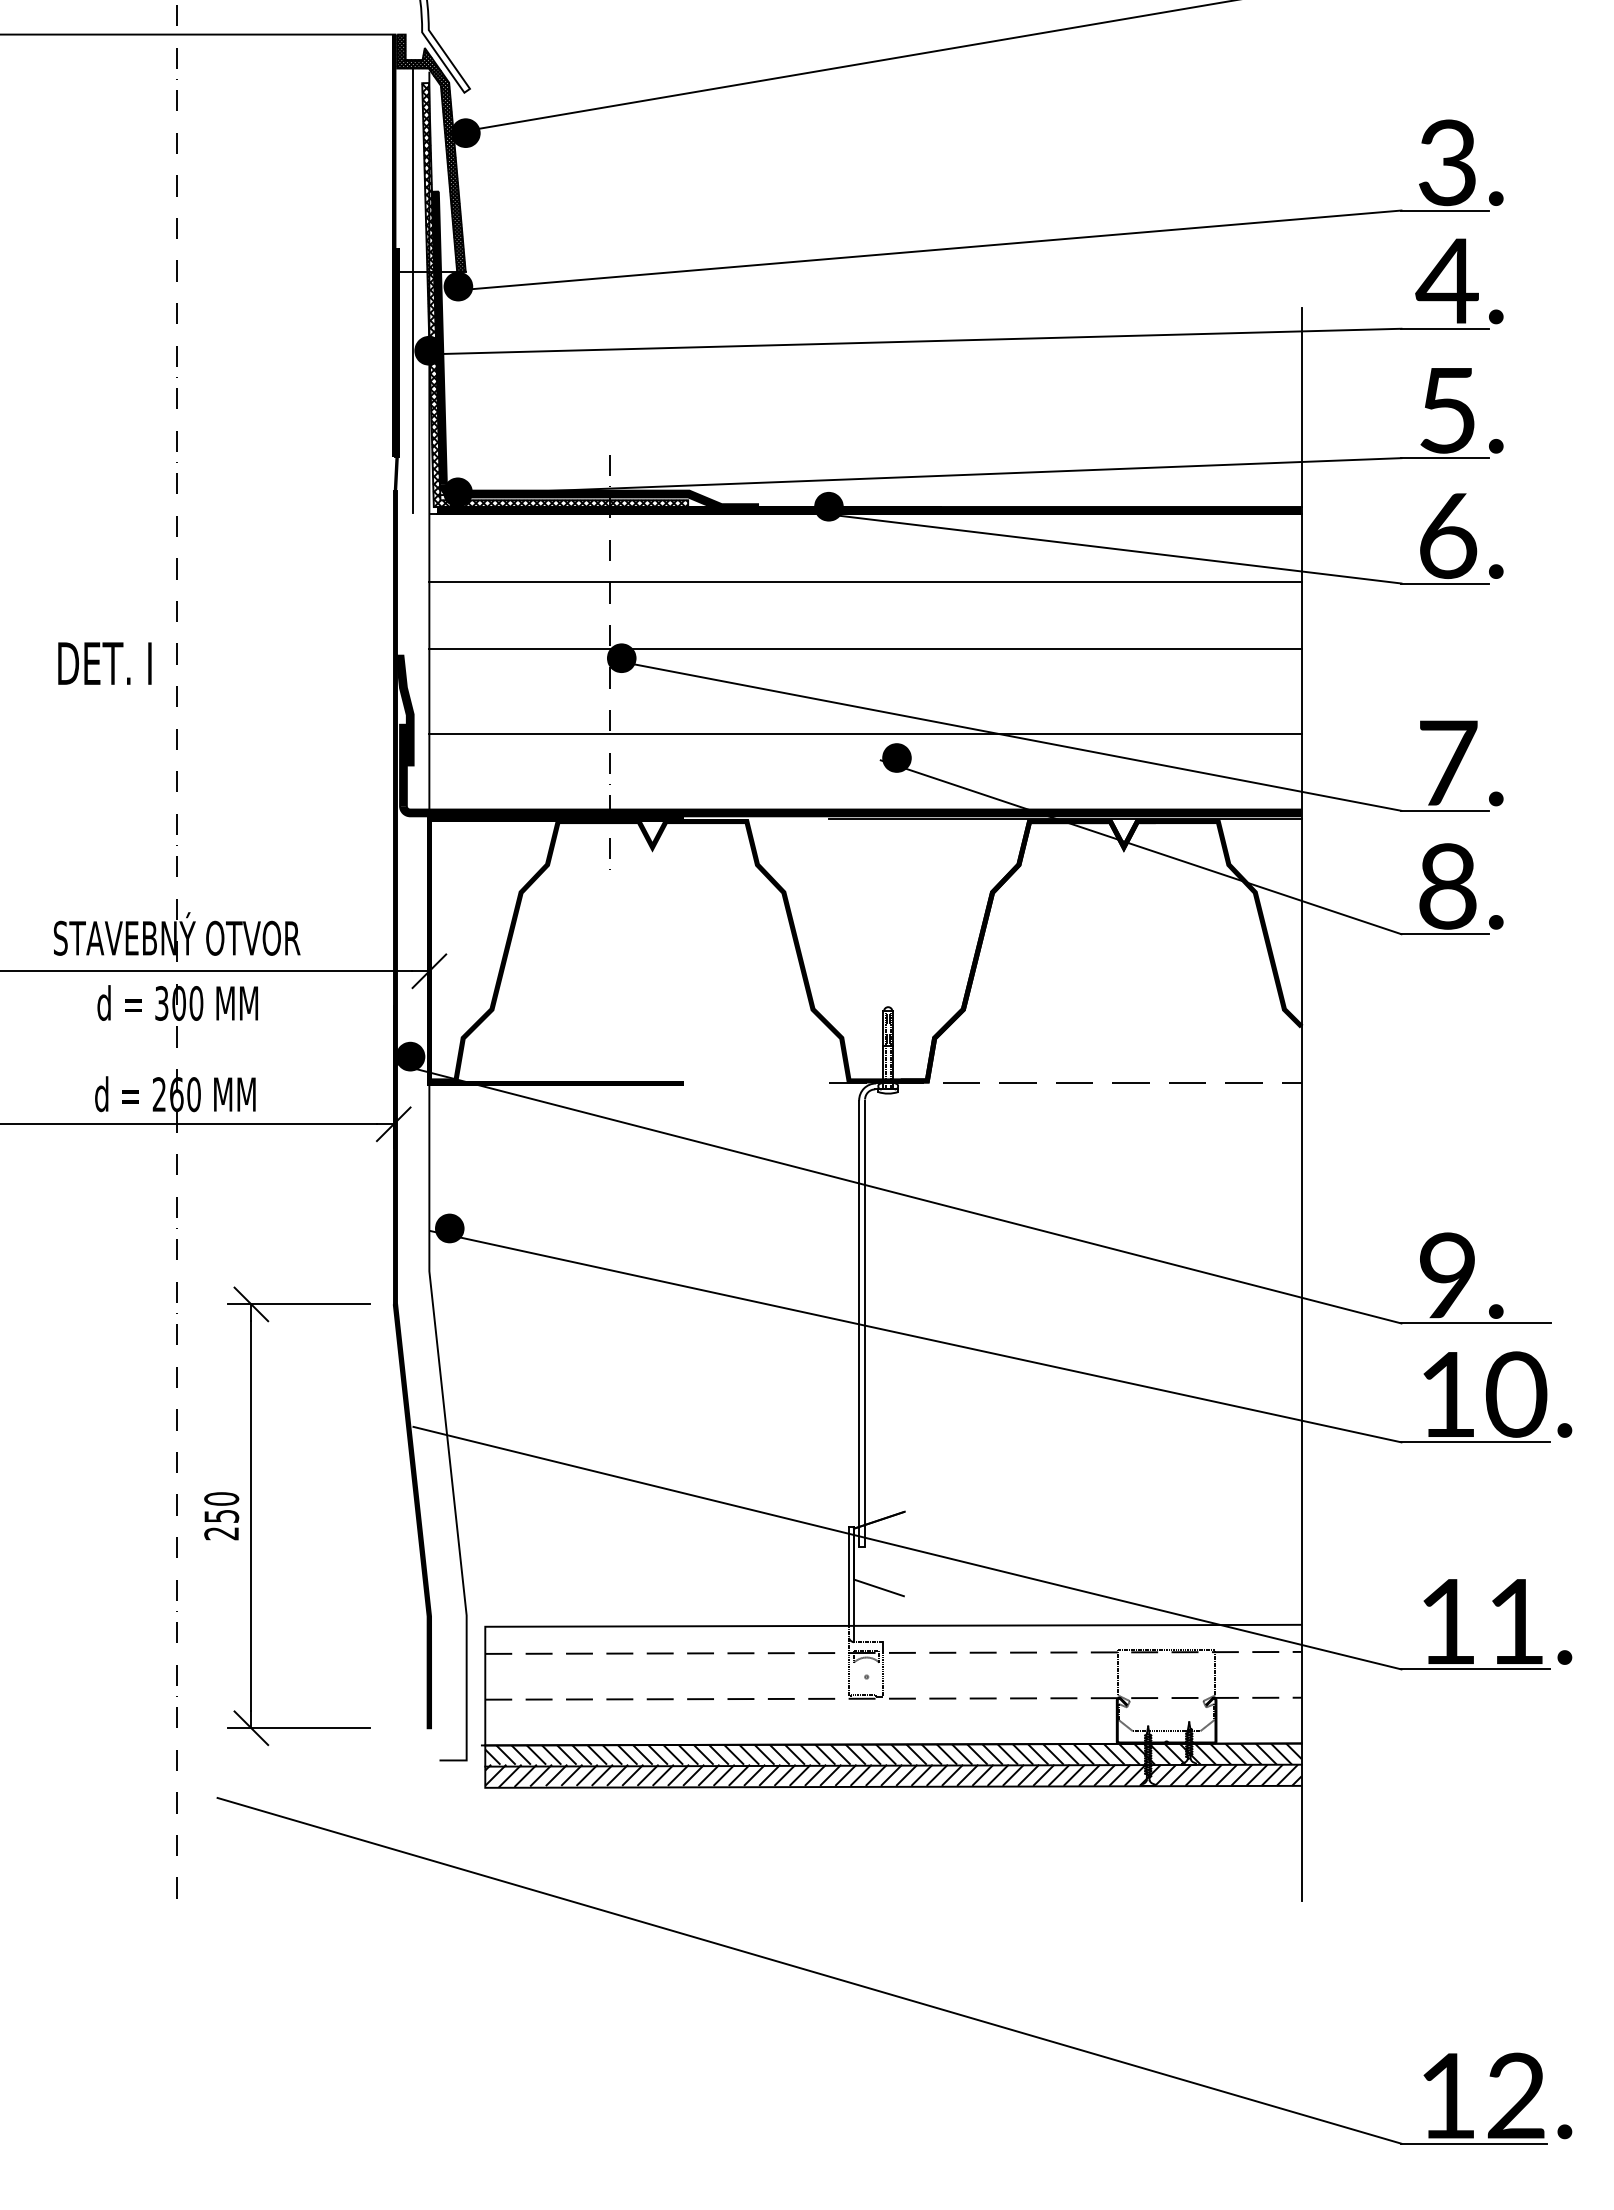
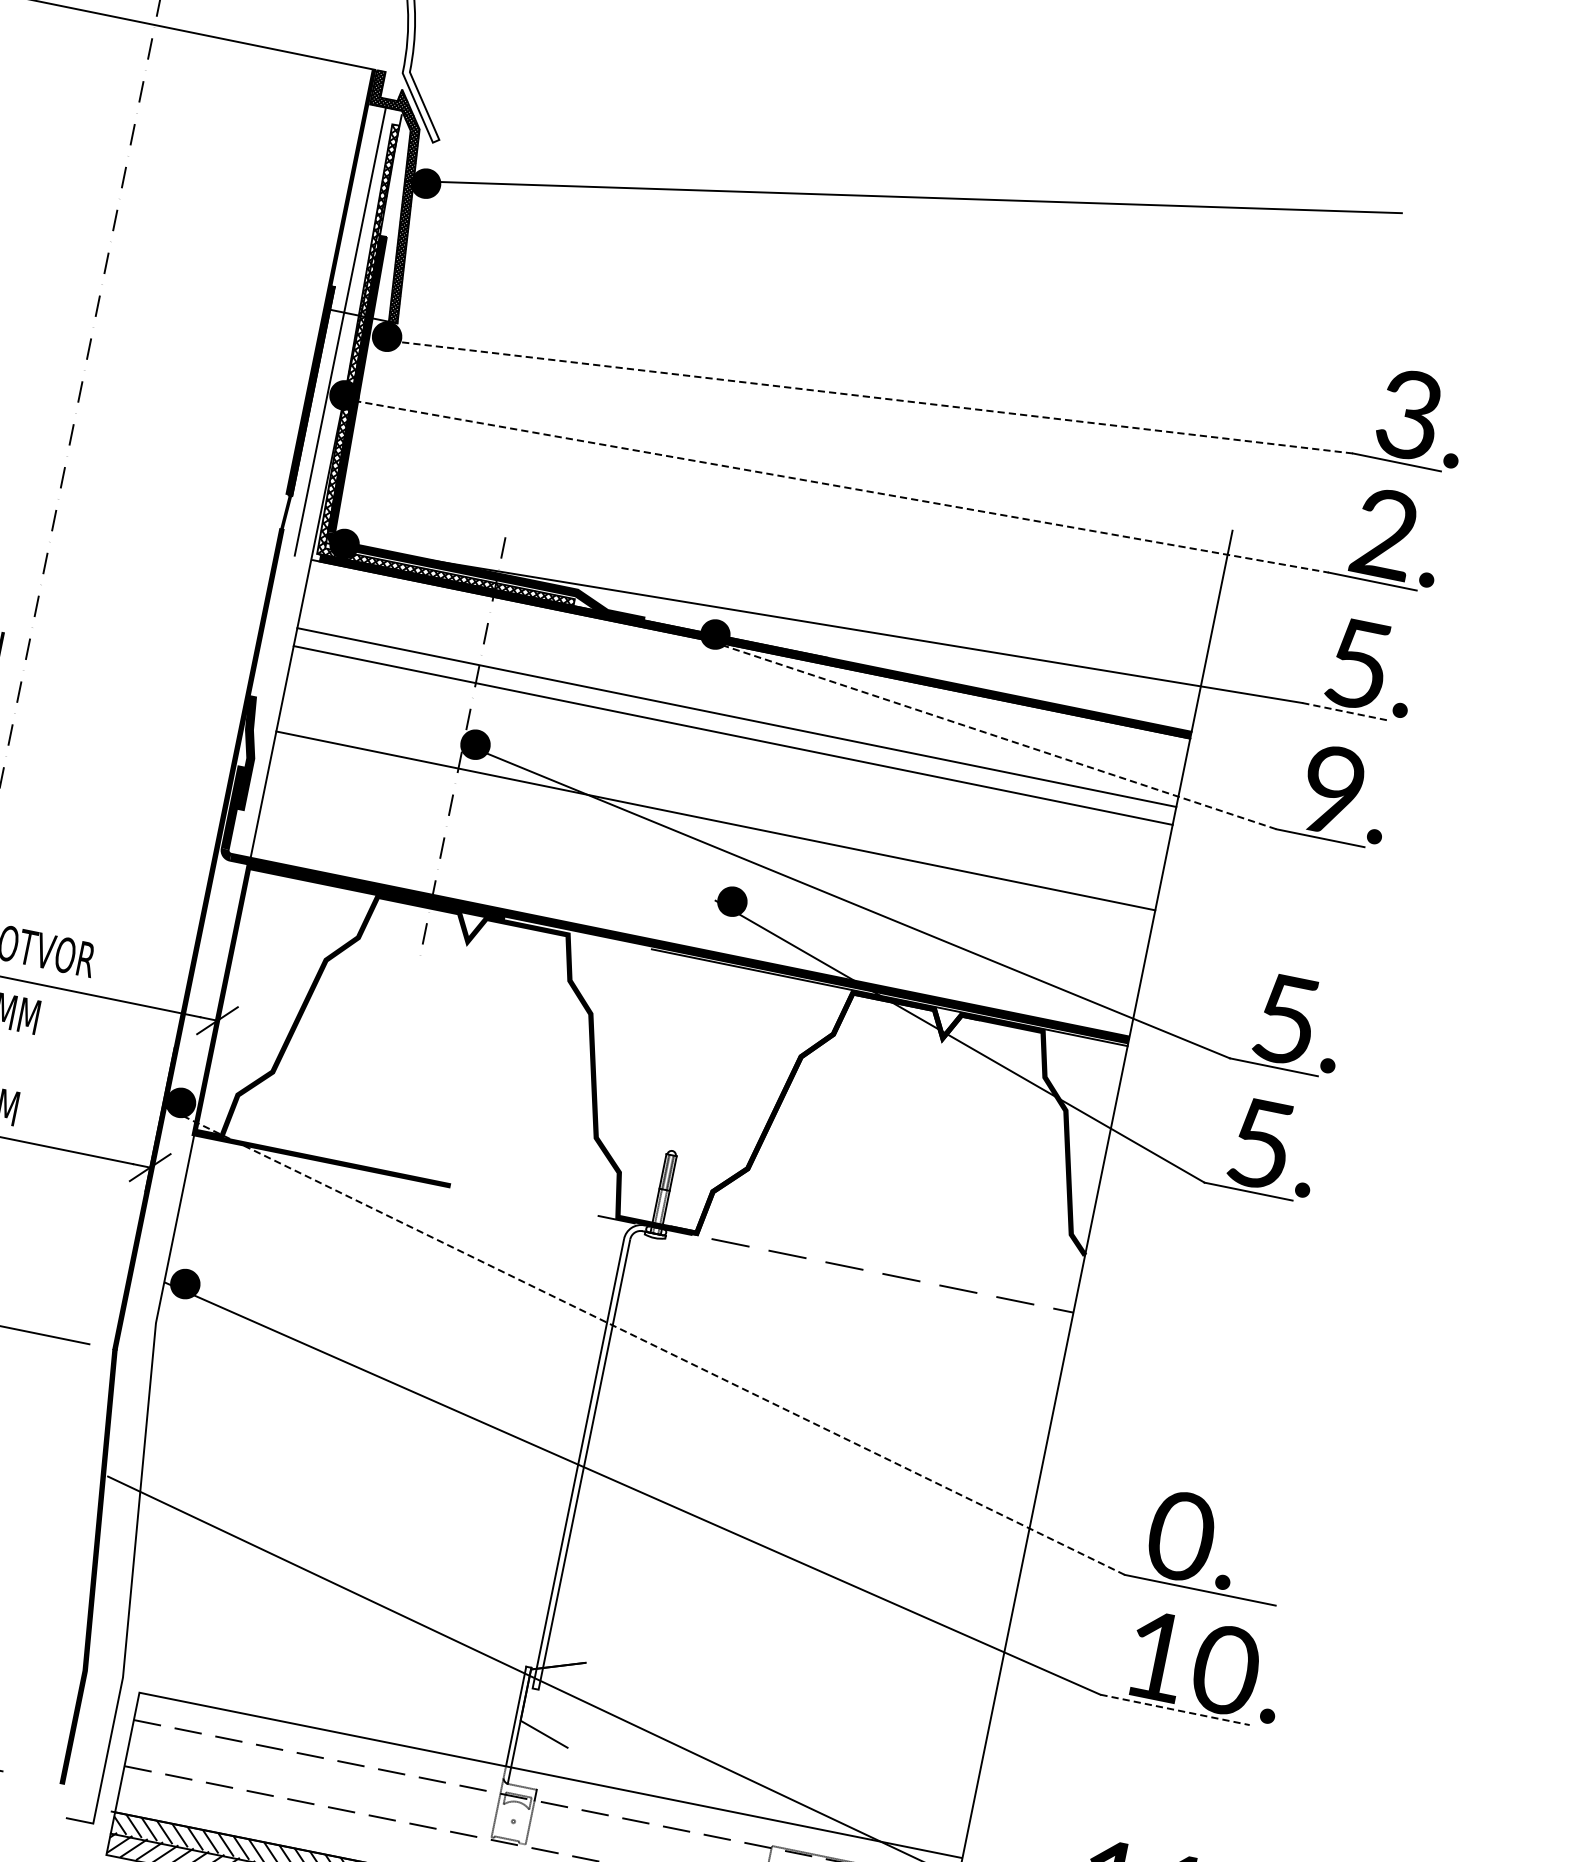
line: (923, 250) -> (863, 395), solid -> dashed
text: (1446, 280) -> (1384, 533), 4. -> 2.
line: (909, 341) -> (830, 484), solid -> dashed
line: (1445, 458) -> (1346, 712), solid -> dashed
text: (1448, 535) -> (1333, 790), 6. -> 9.
line: (1108, 548) -> (988, 733), solid -> dashed
line: (865, 649) -> (733, 735), moved
line: (865, 734) -> (715, 821), moved
text: (1448, 763) -> (1287, 1020), 7. -> 5.
text: (1447, 886) -> (1260, 1144), 8. -> 5.
line: (898, 1193) -> (644, 1340), solid -> dashed
text: (1447, 1275) -> (1181, 1536), 9. -> 0.
line: (1476, 1442) -> (1176, 1710), solid -> dashed

